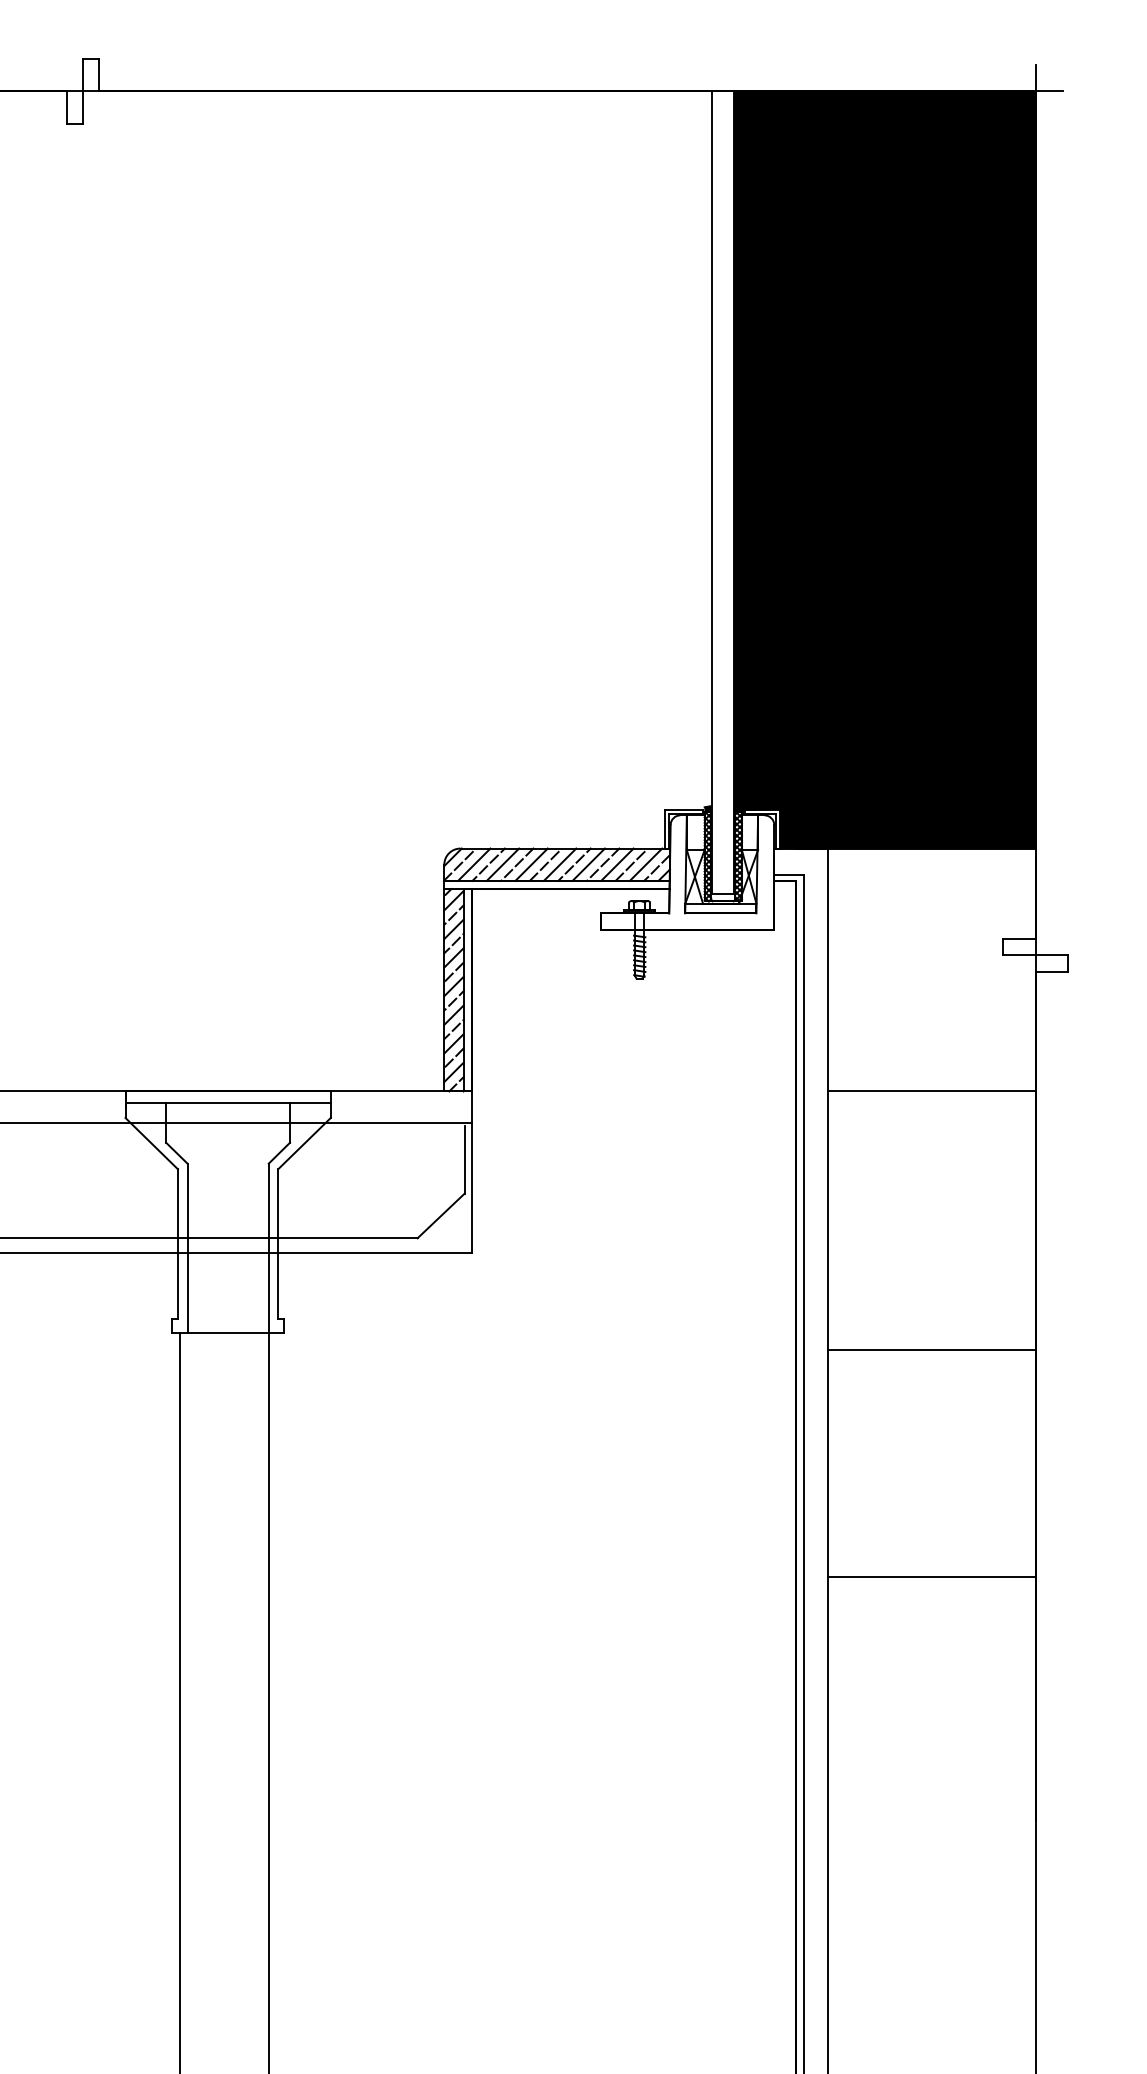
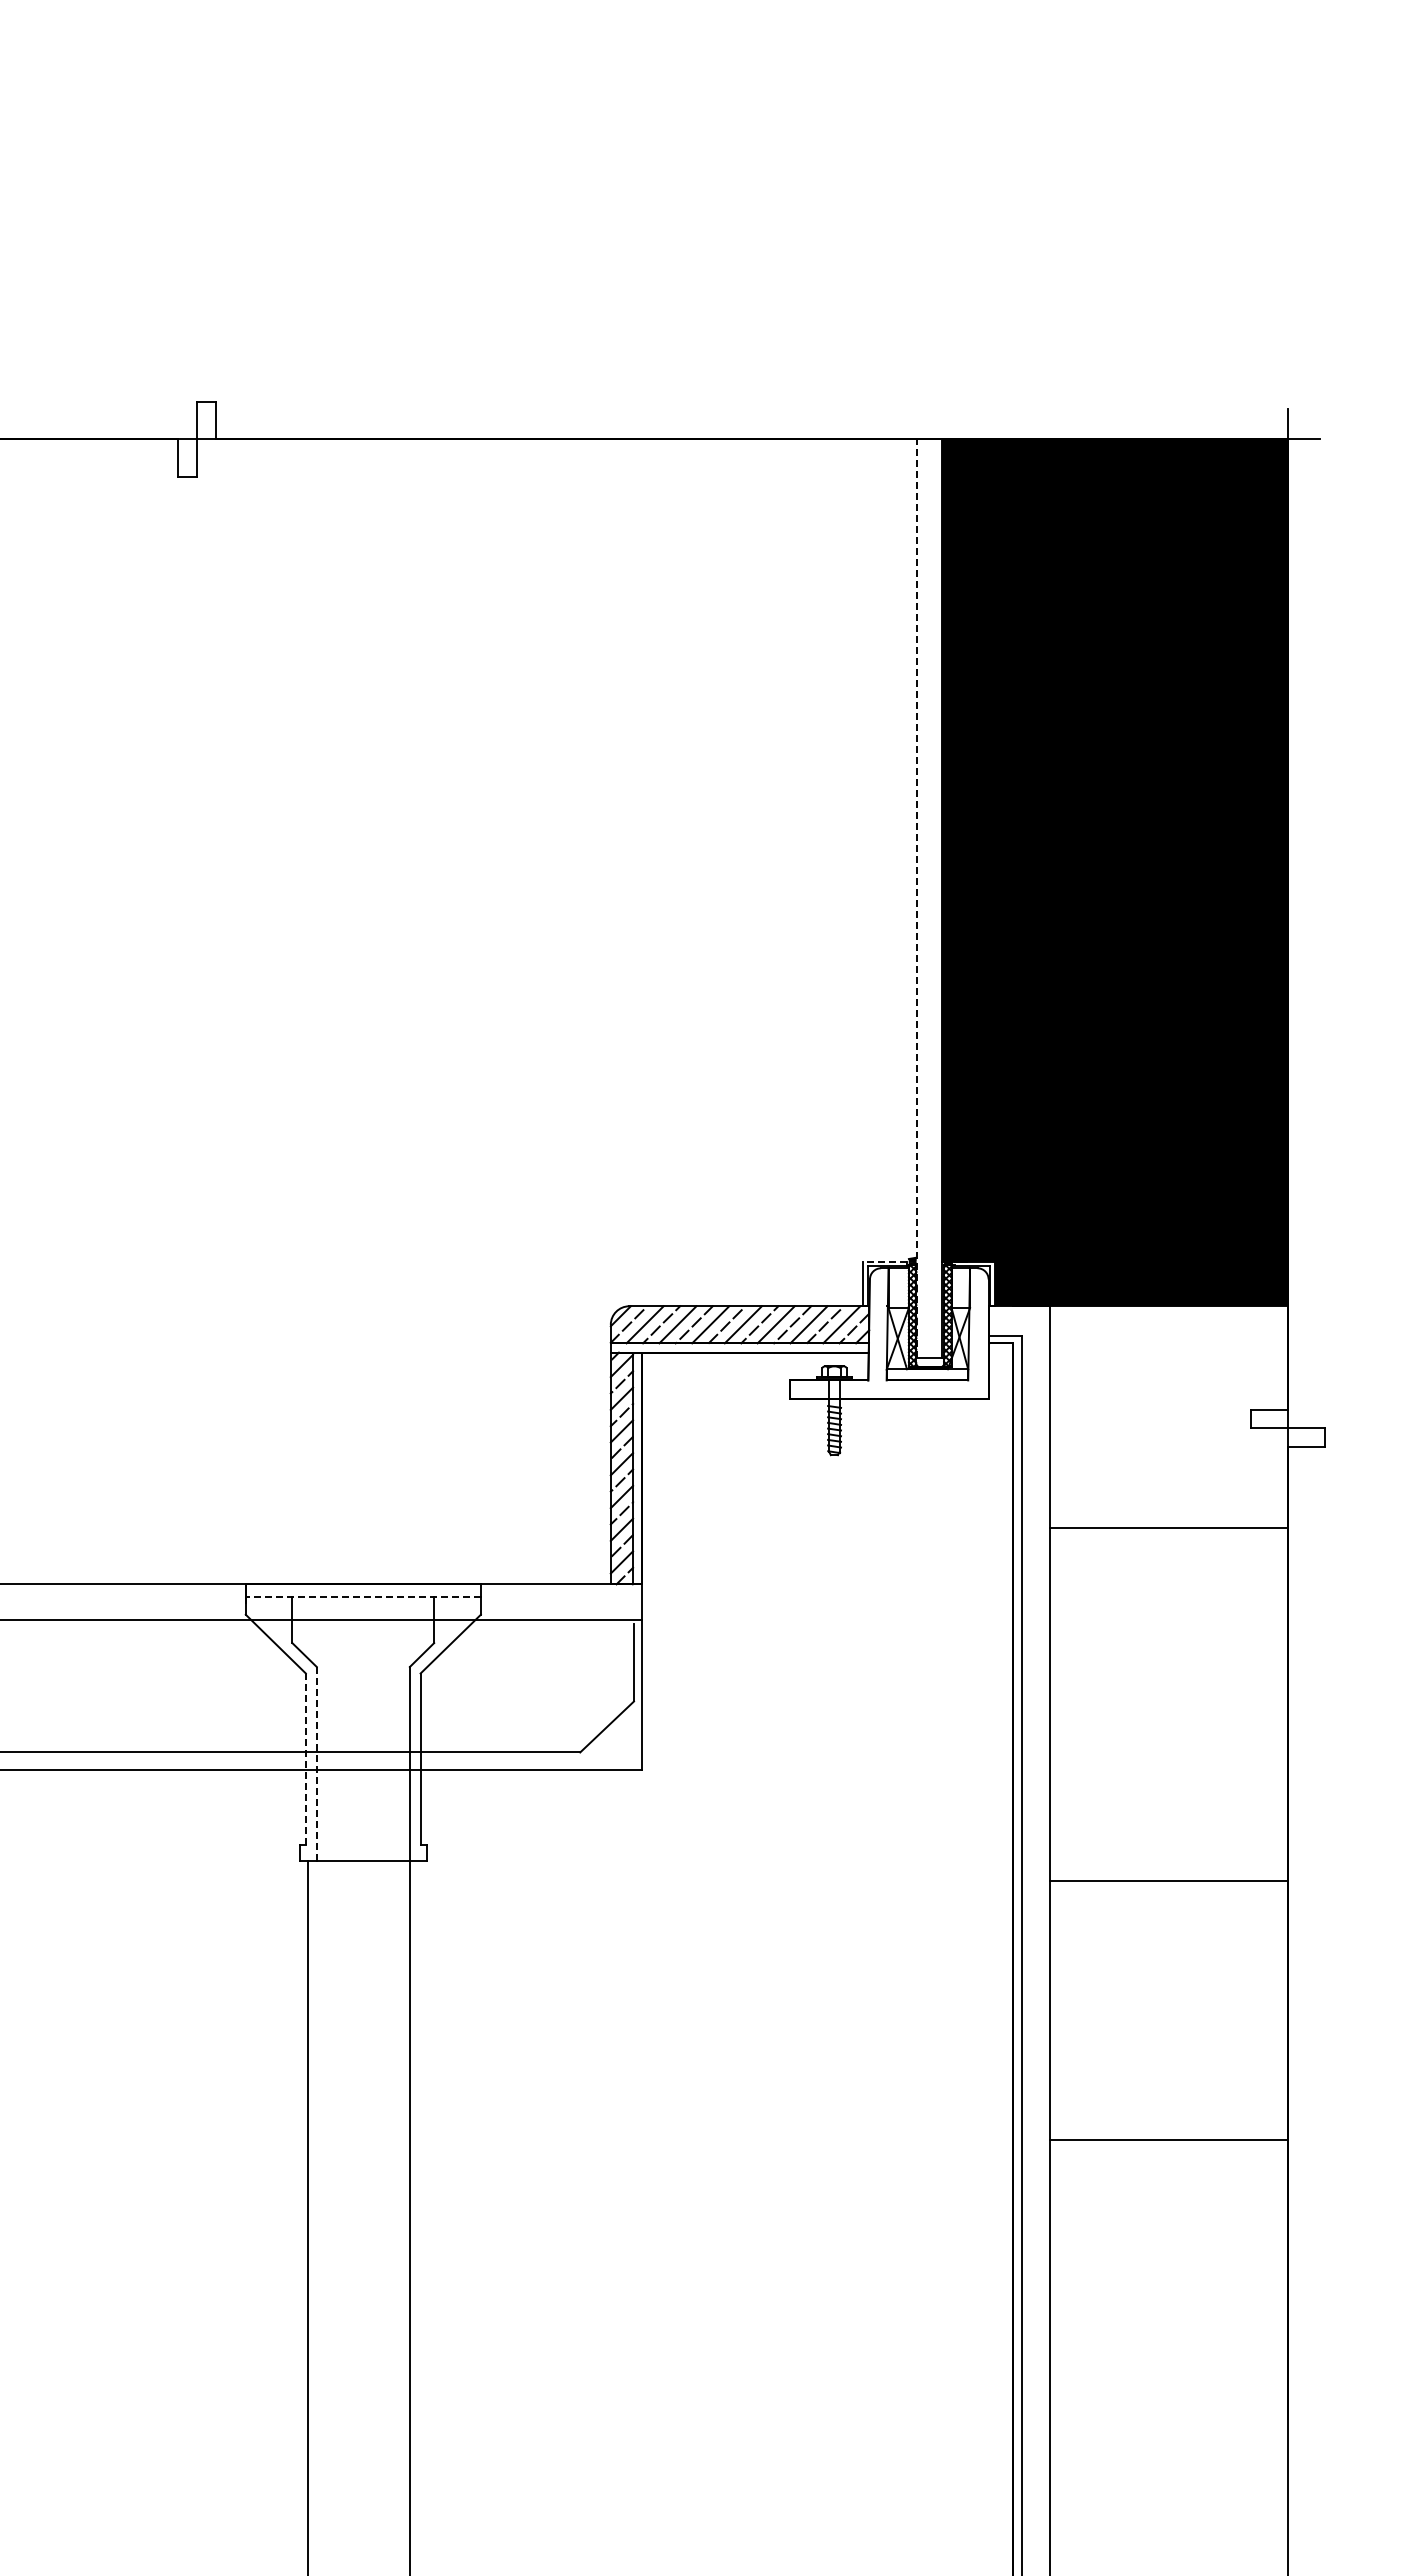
line: (712, 492) -> (917, 898), solid -> dashed
line: (684, 809) -> (885, 1261), solid -> dashed
line: (931, 1091) -> (1168, 1528), moved
line: (228, 1102) -> (363, 1597), solid -> dashed
line: (177, 1244) -> (305, 1759), solid -> dashed
line: (187, 1247) -> (316, 1763), solid -> dashed

